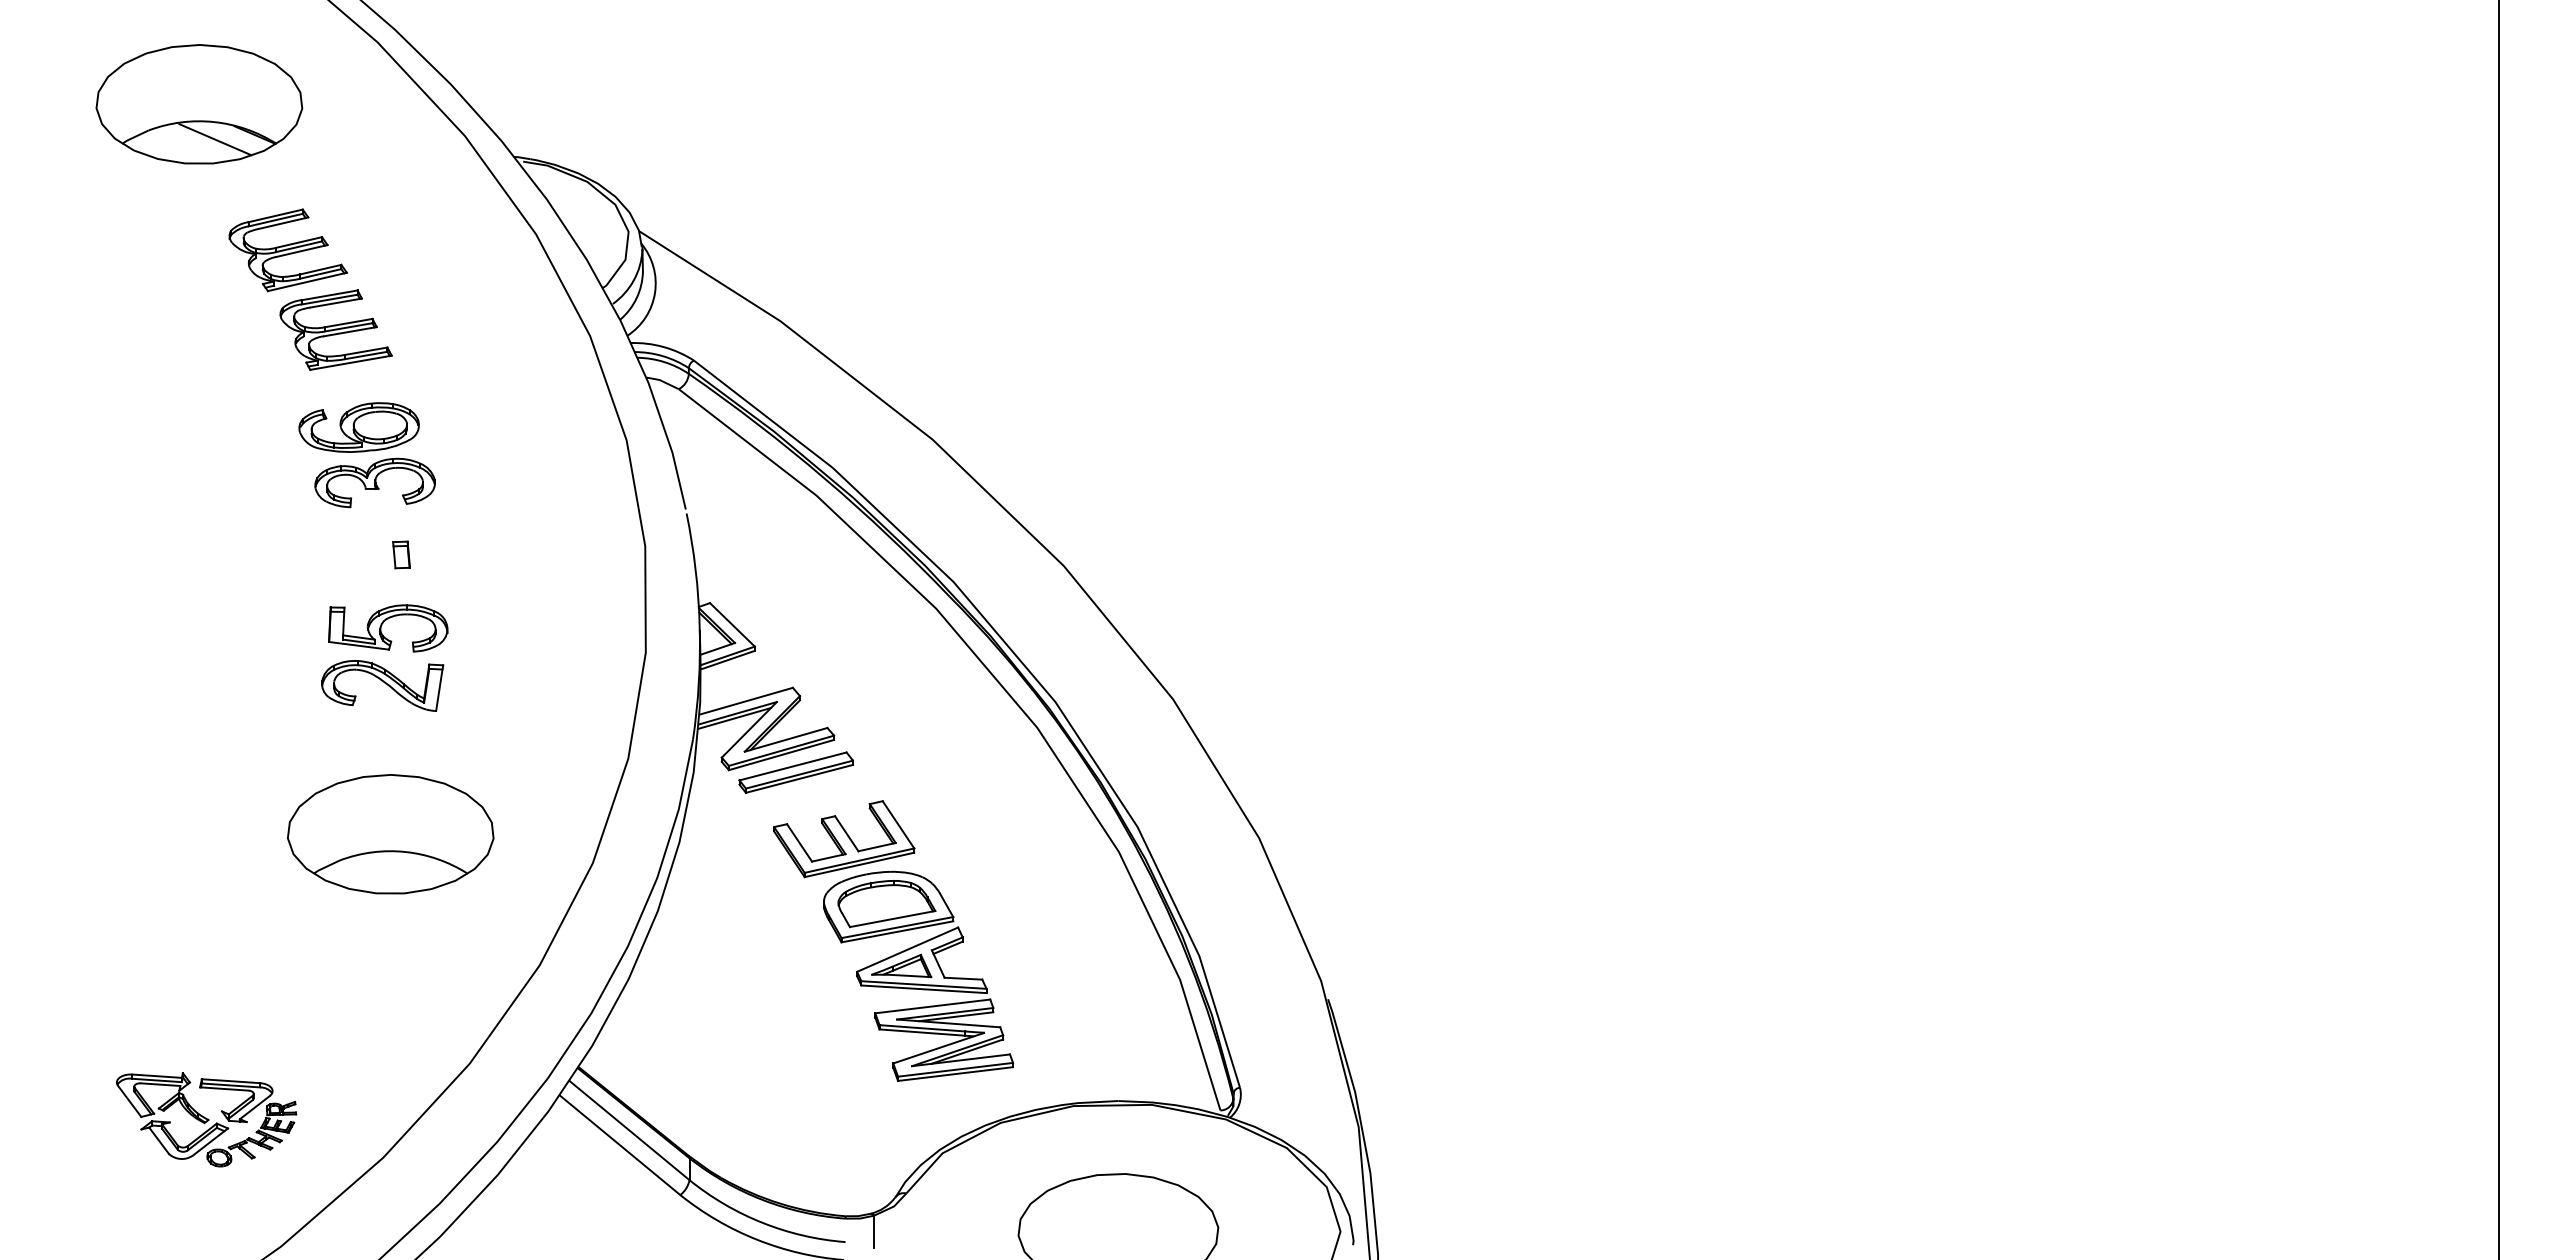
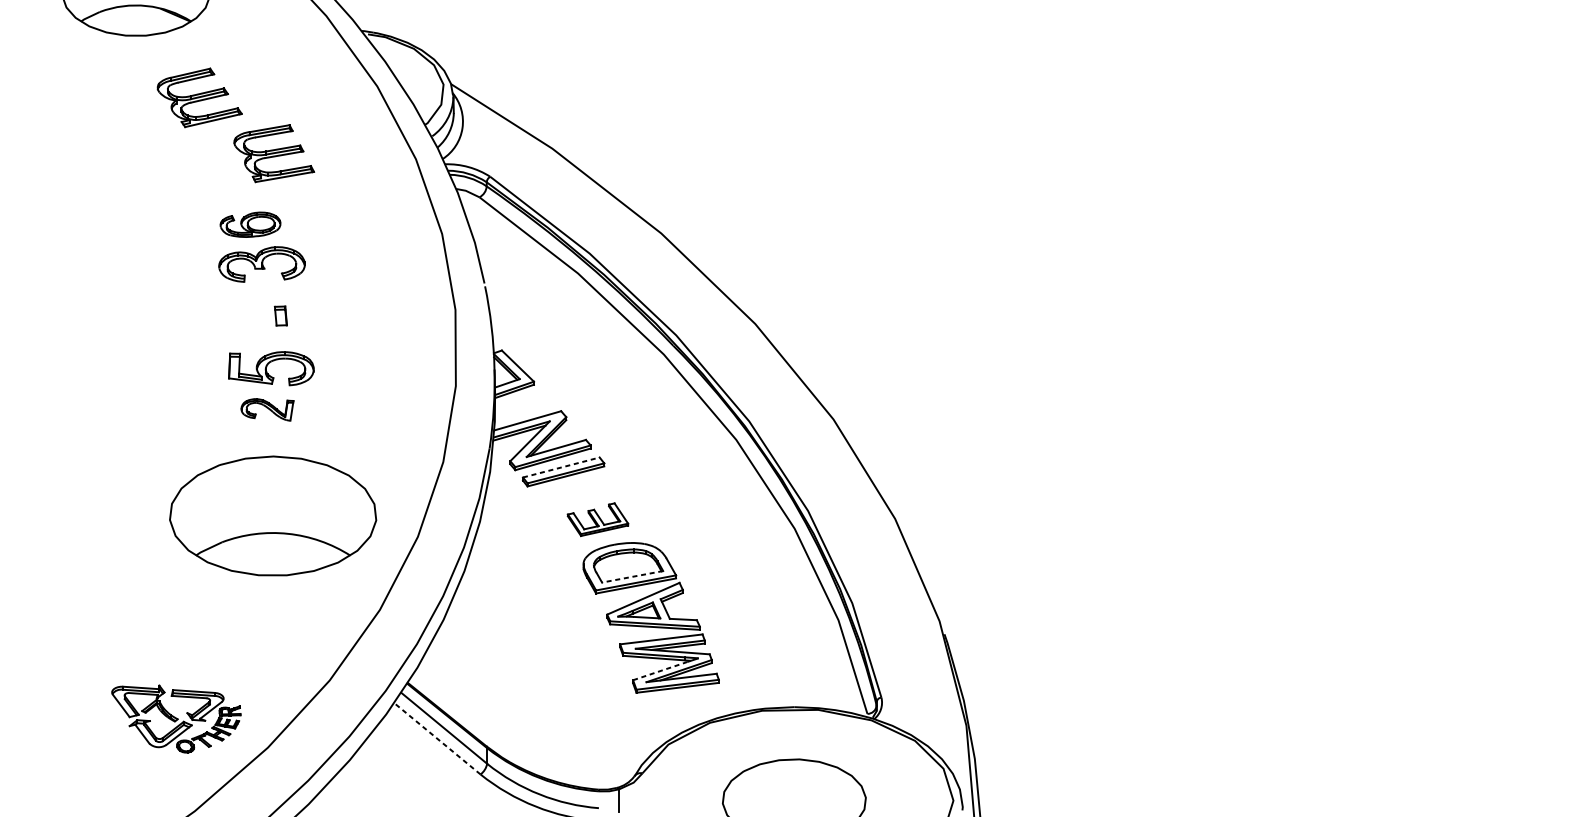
line: (215, 139) -> (147, 18), removed
part: (335, 329) -> (273, 153), moved
part: (358, 427) -> (250, 224), size x0.7
part: (382, 685) -> (267, 409), size x0.6
line: (793, 766) -> (561, 467), solid -> dashed
part: (390, 834) -> (273, 516), size x1.4
part: (844, 839) -> (598, 519), size x0.6
line: (892, 919) -> (632, 577), solid -> dashed
line: (931, 1050) -> (660, 670), solid -> dashed
part: (206, 1119) -> (176, 718), moved
line: (619, 1144) -> (437, 738), solid -> dashed

